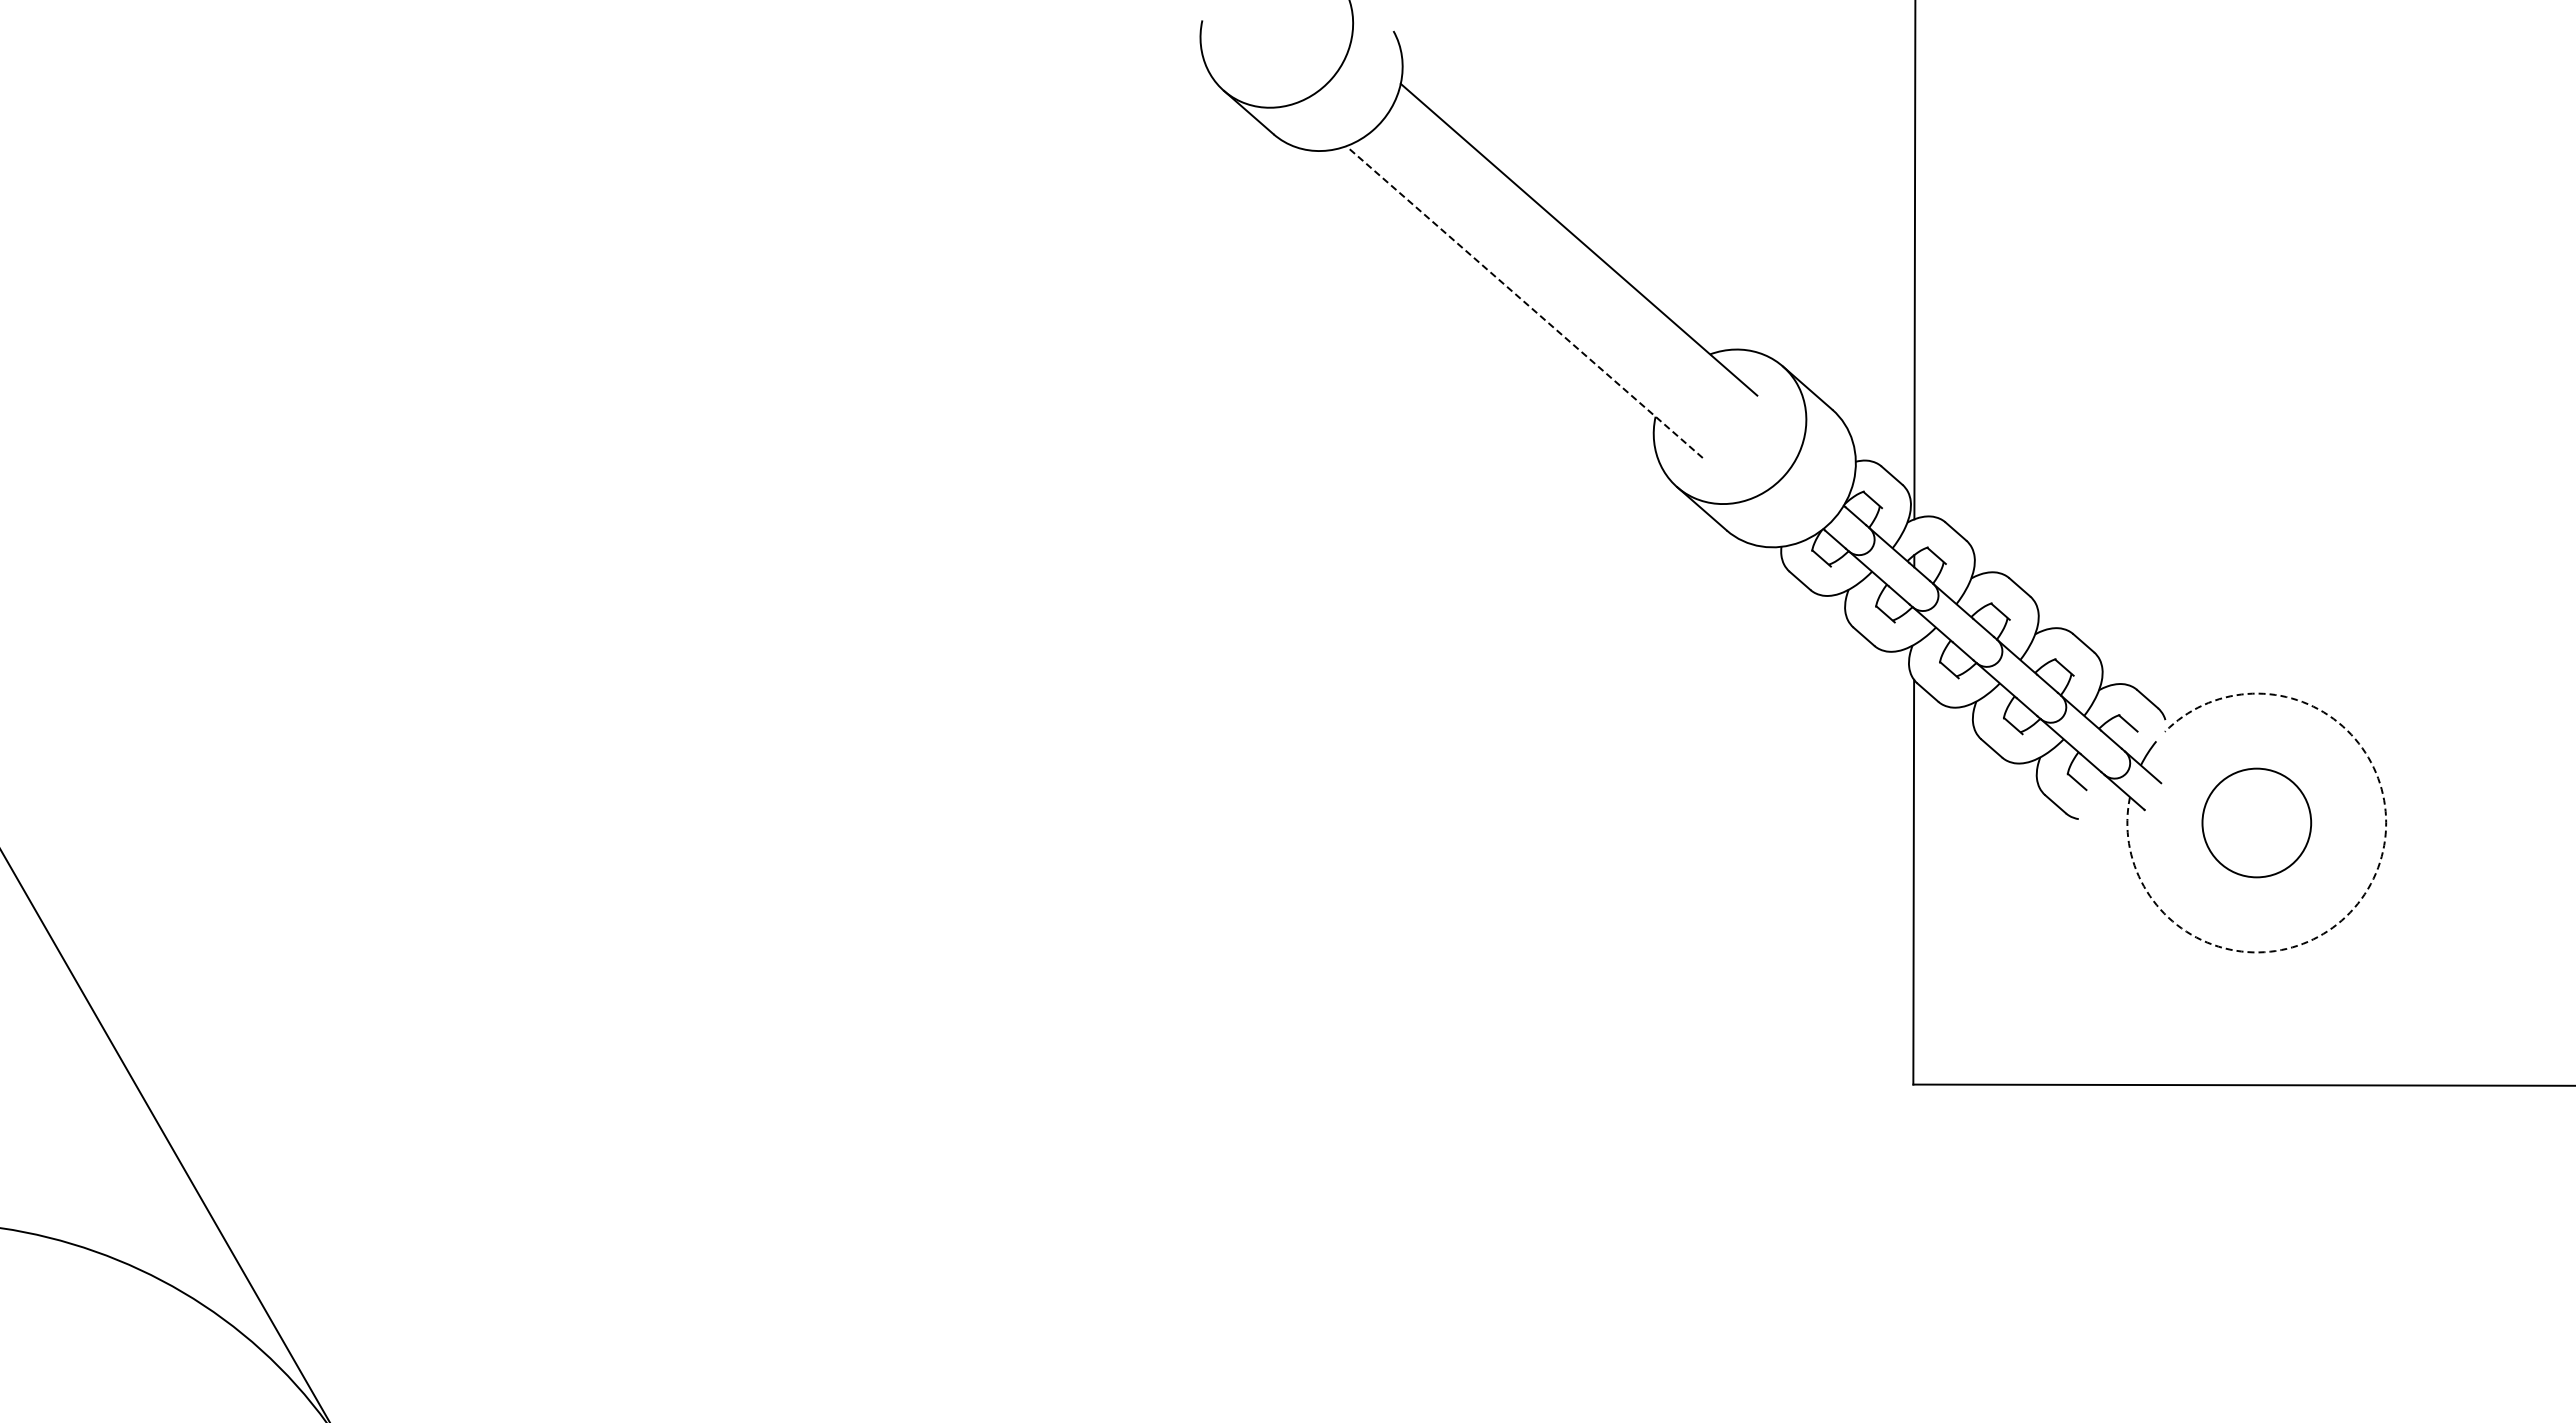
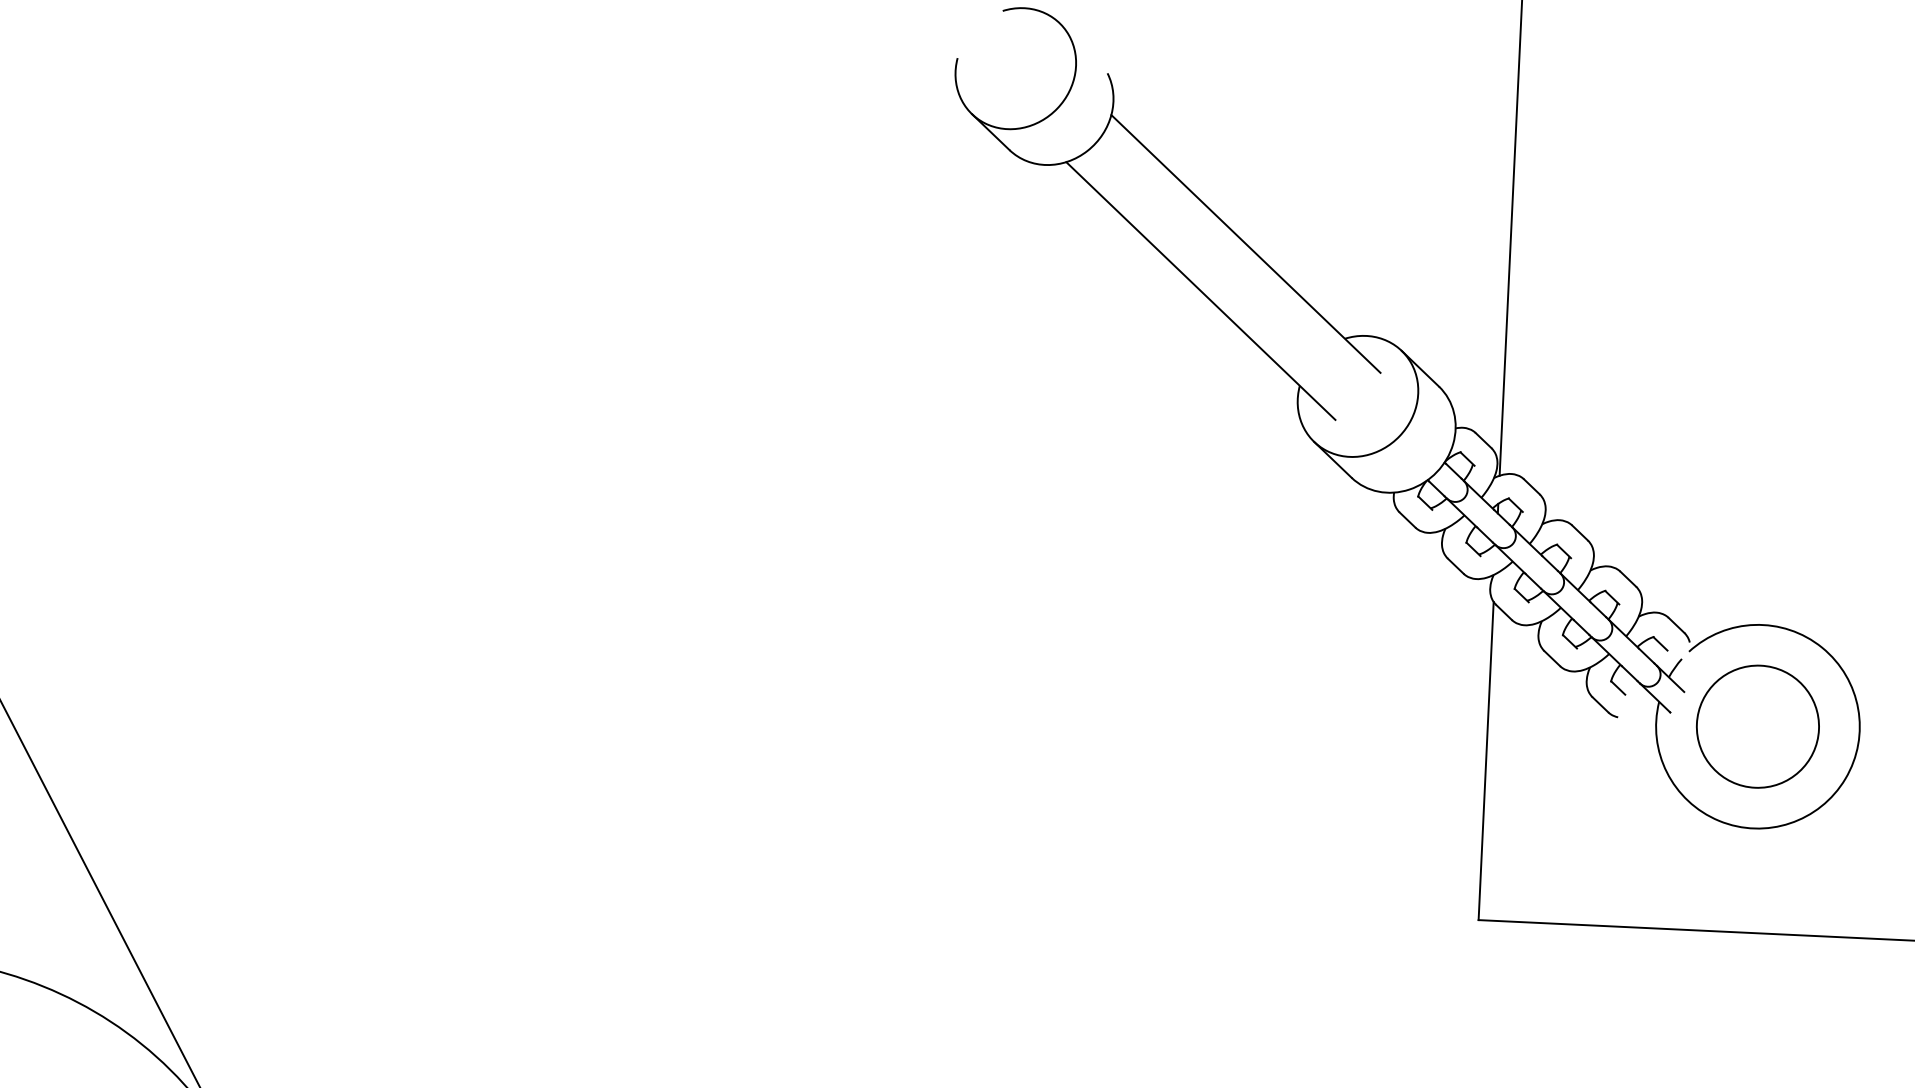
line: (1524, 302) -> (1200, 291), dashed -> solid
circle: (2256, 822) -> (1757, 726), size x1.43
arc: (2370, 884) -> (1845, 779), dashed -> solid

